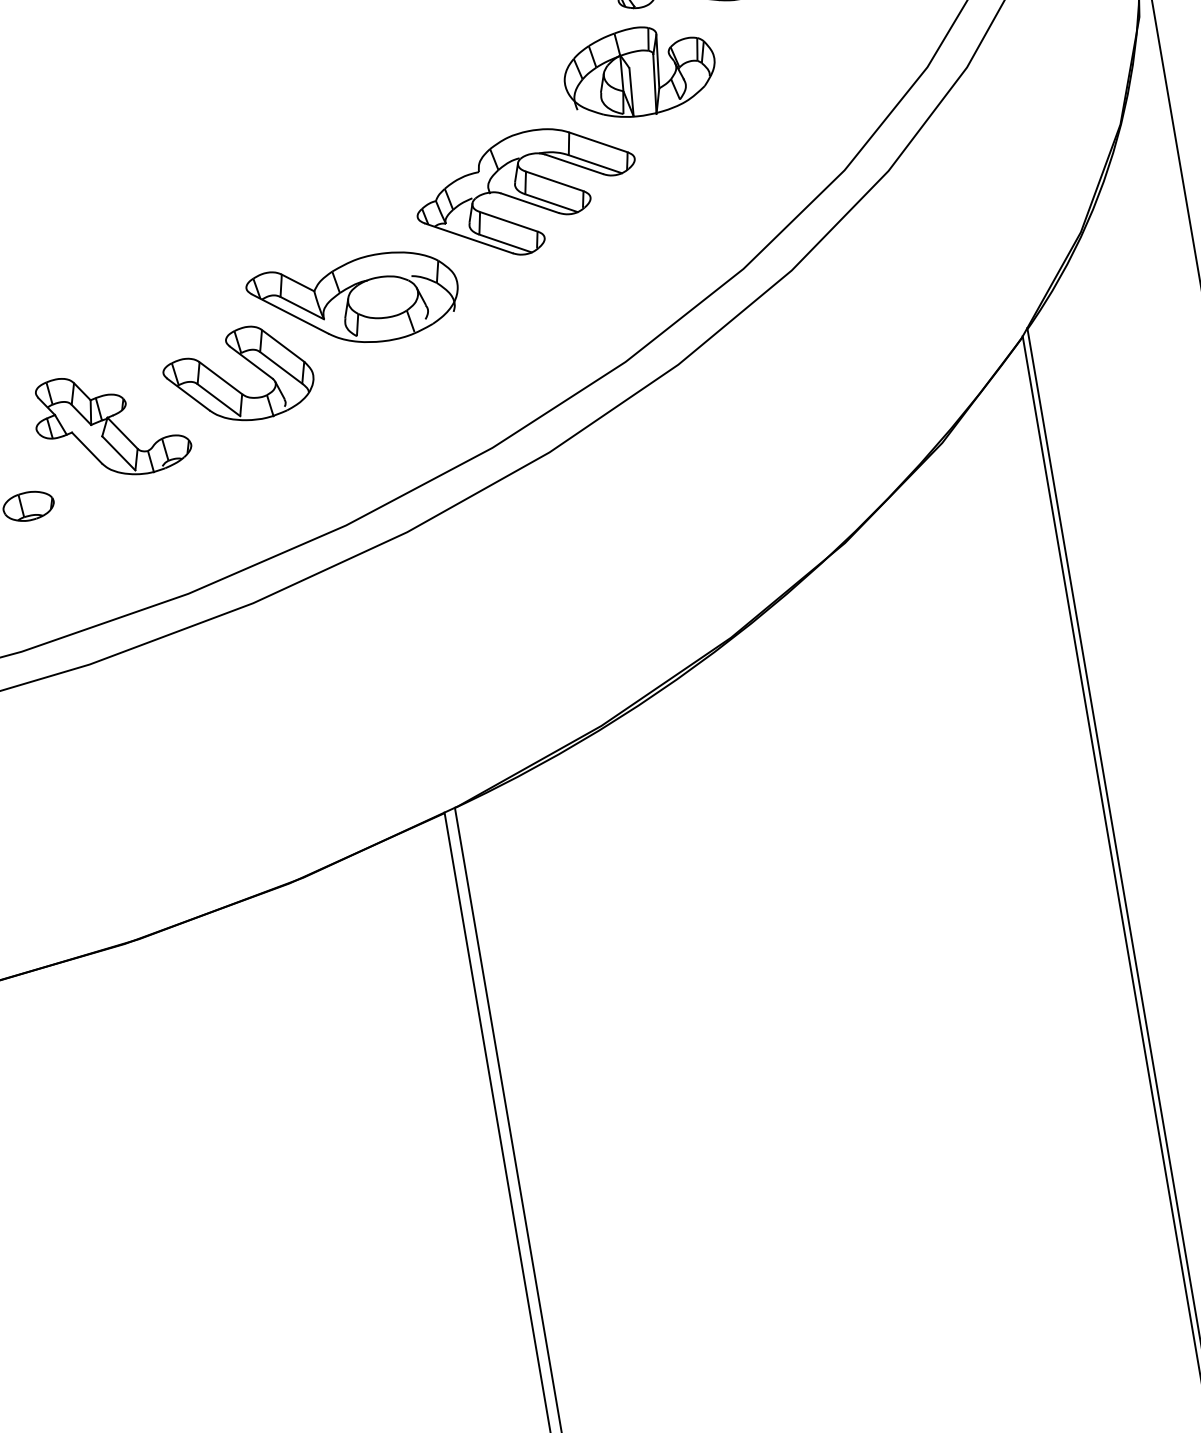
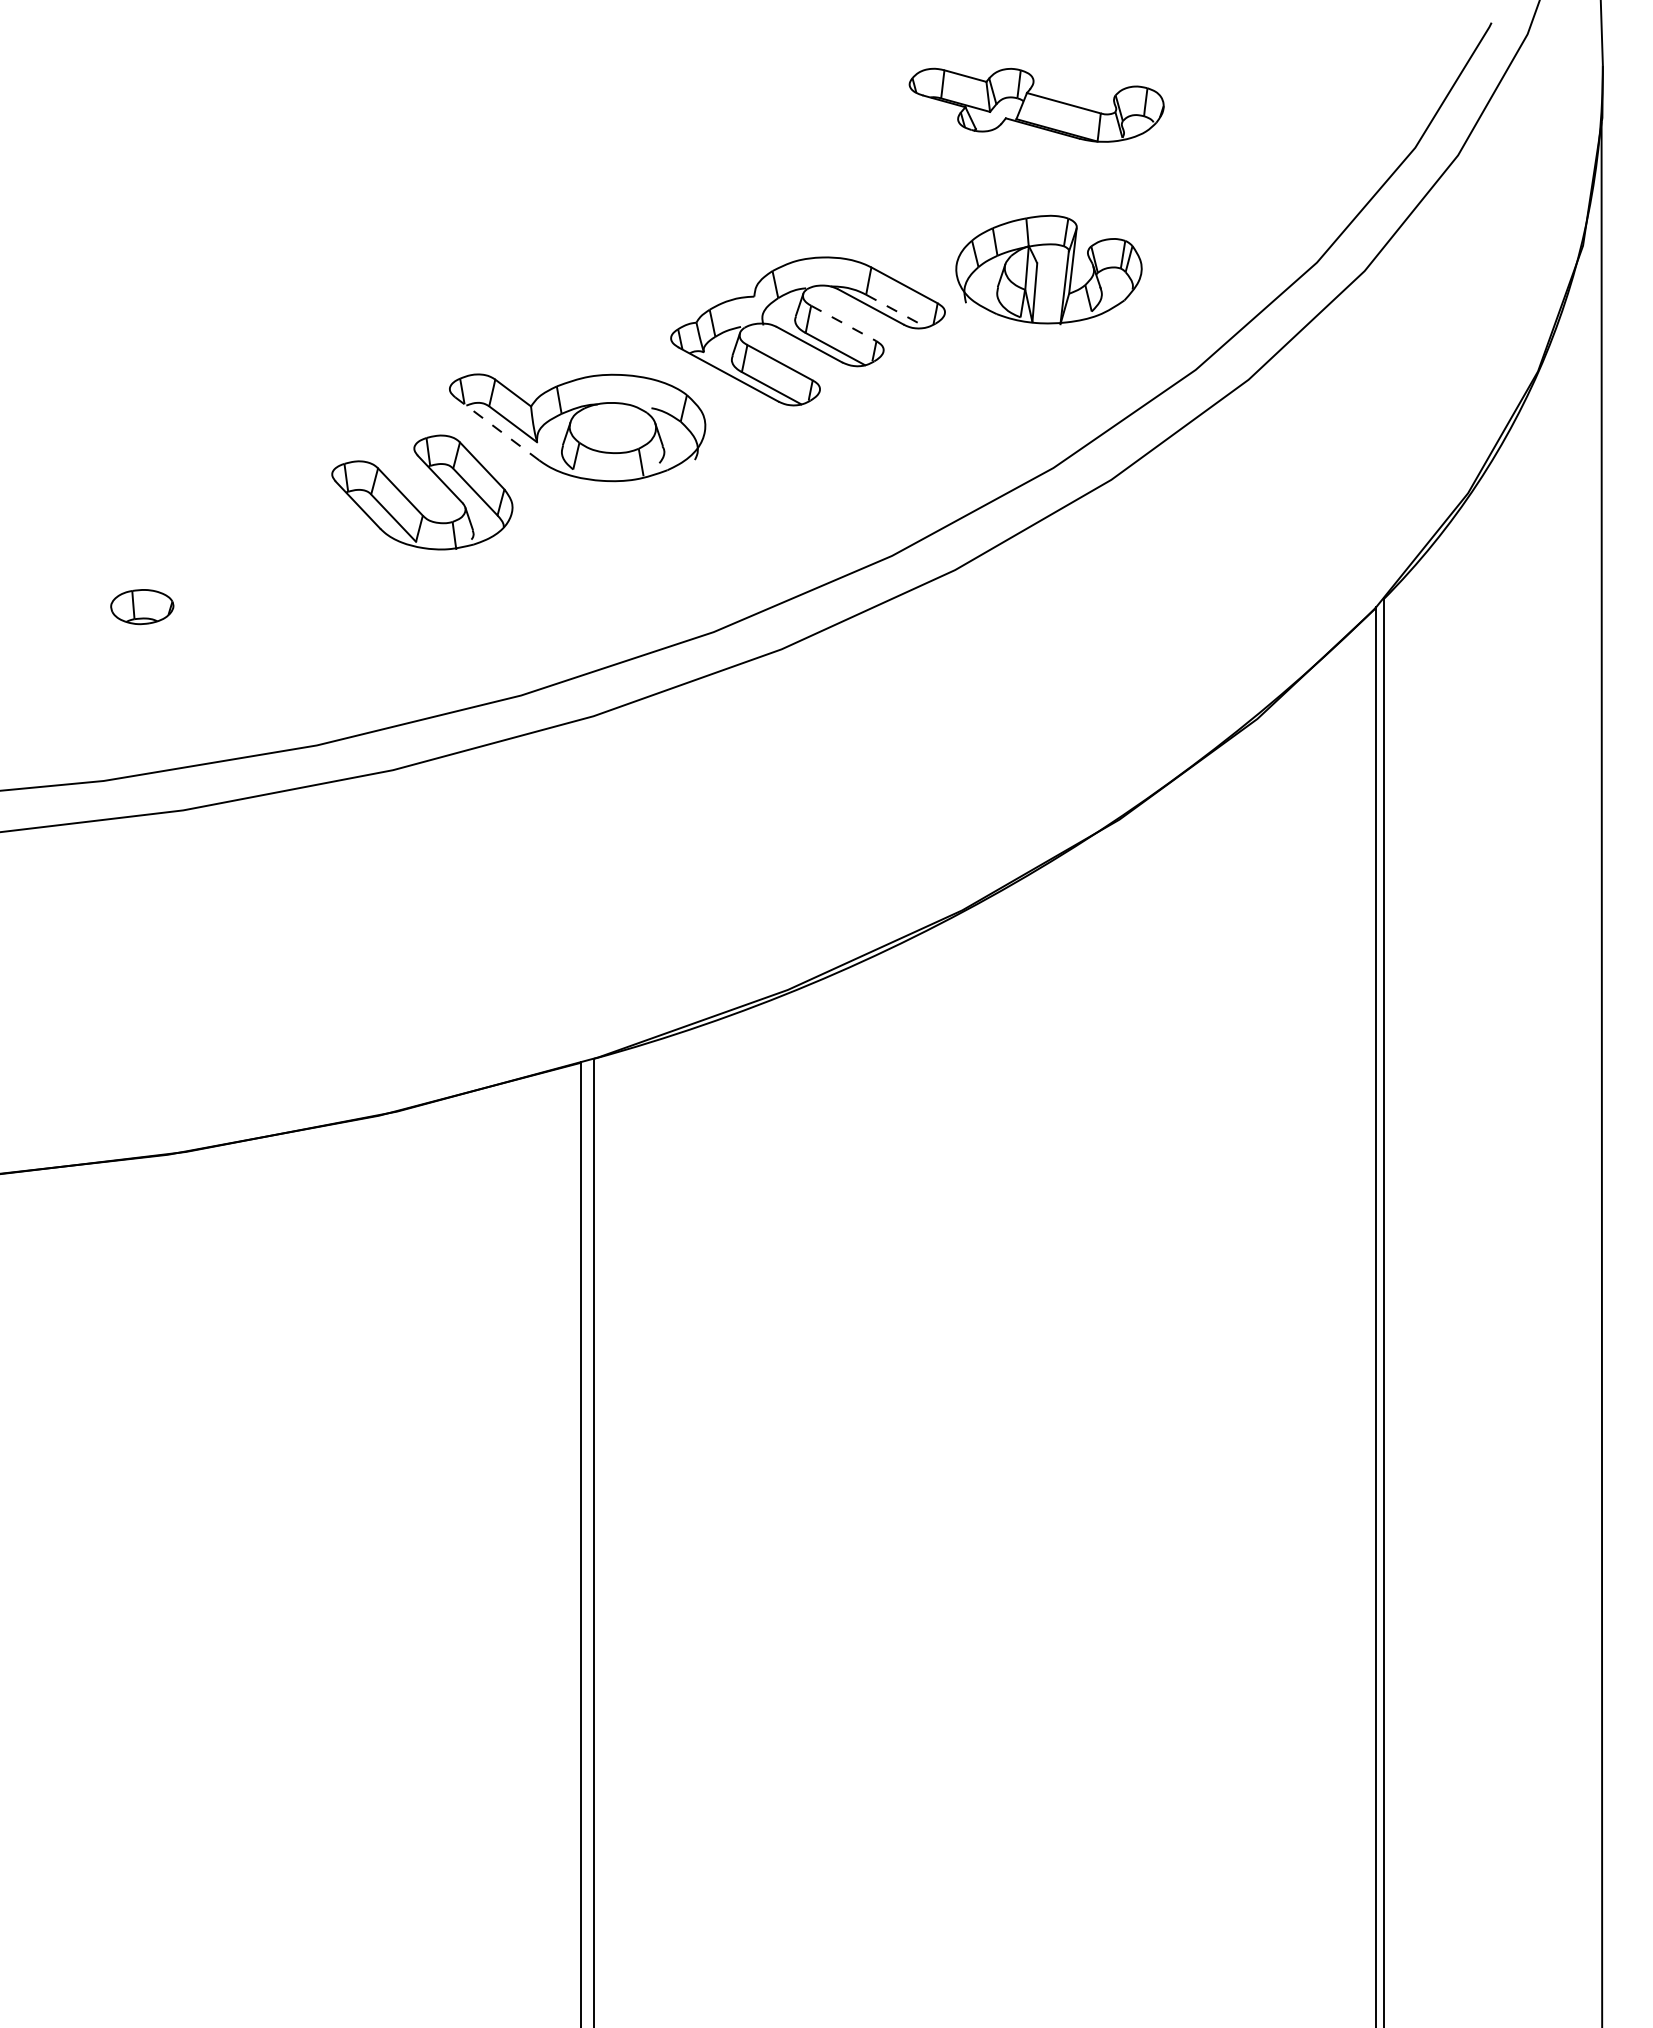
part: (639, 71) -> (1048, 269), moved
line: (595, 164) -> (896, 311), solid -> dashed
line: (555, 181) -> (844, 323), solid -> dashed
line: (290, 313) -> (497, 428), solid -> dashed
part: (111, 424) -> (258, 525), removed

